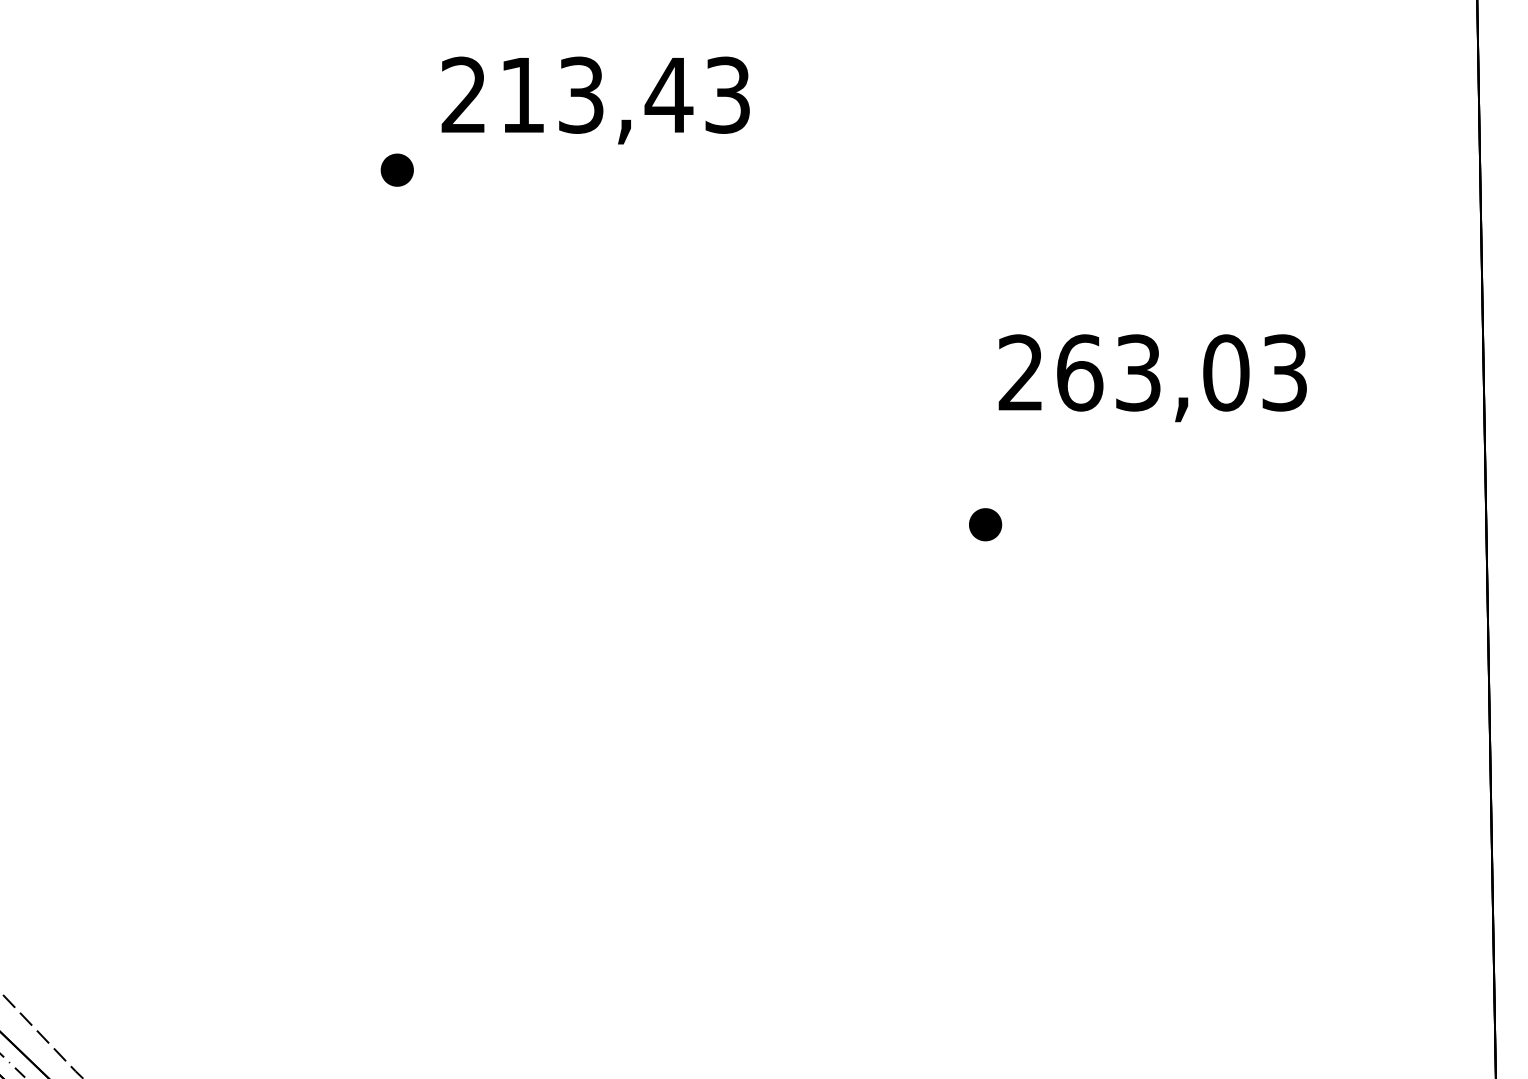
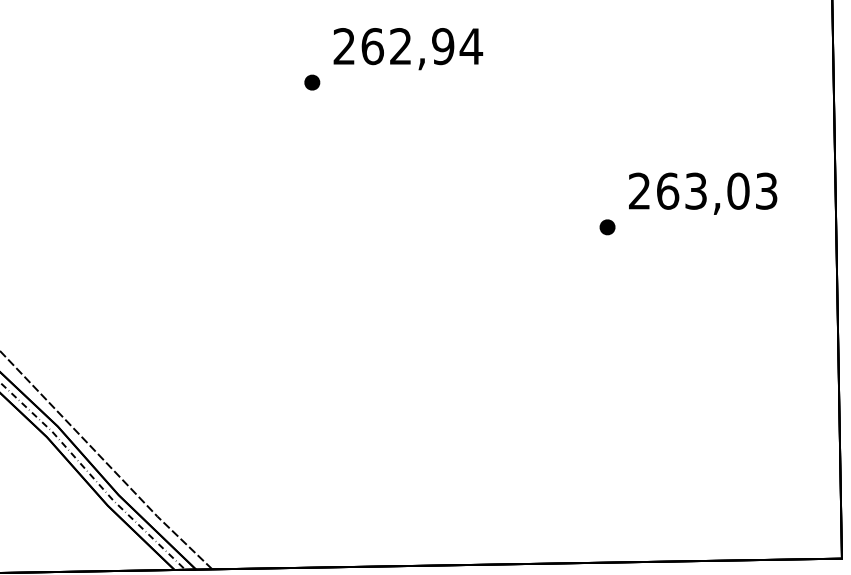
text: (626, 95) -> (422, 46), 213,43 -> 262,94
text: (1153, 377) -> (703, 193), moved
part: (985, 525) -> (607, 227), moved

